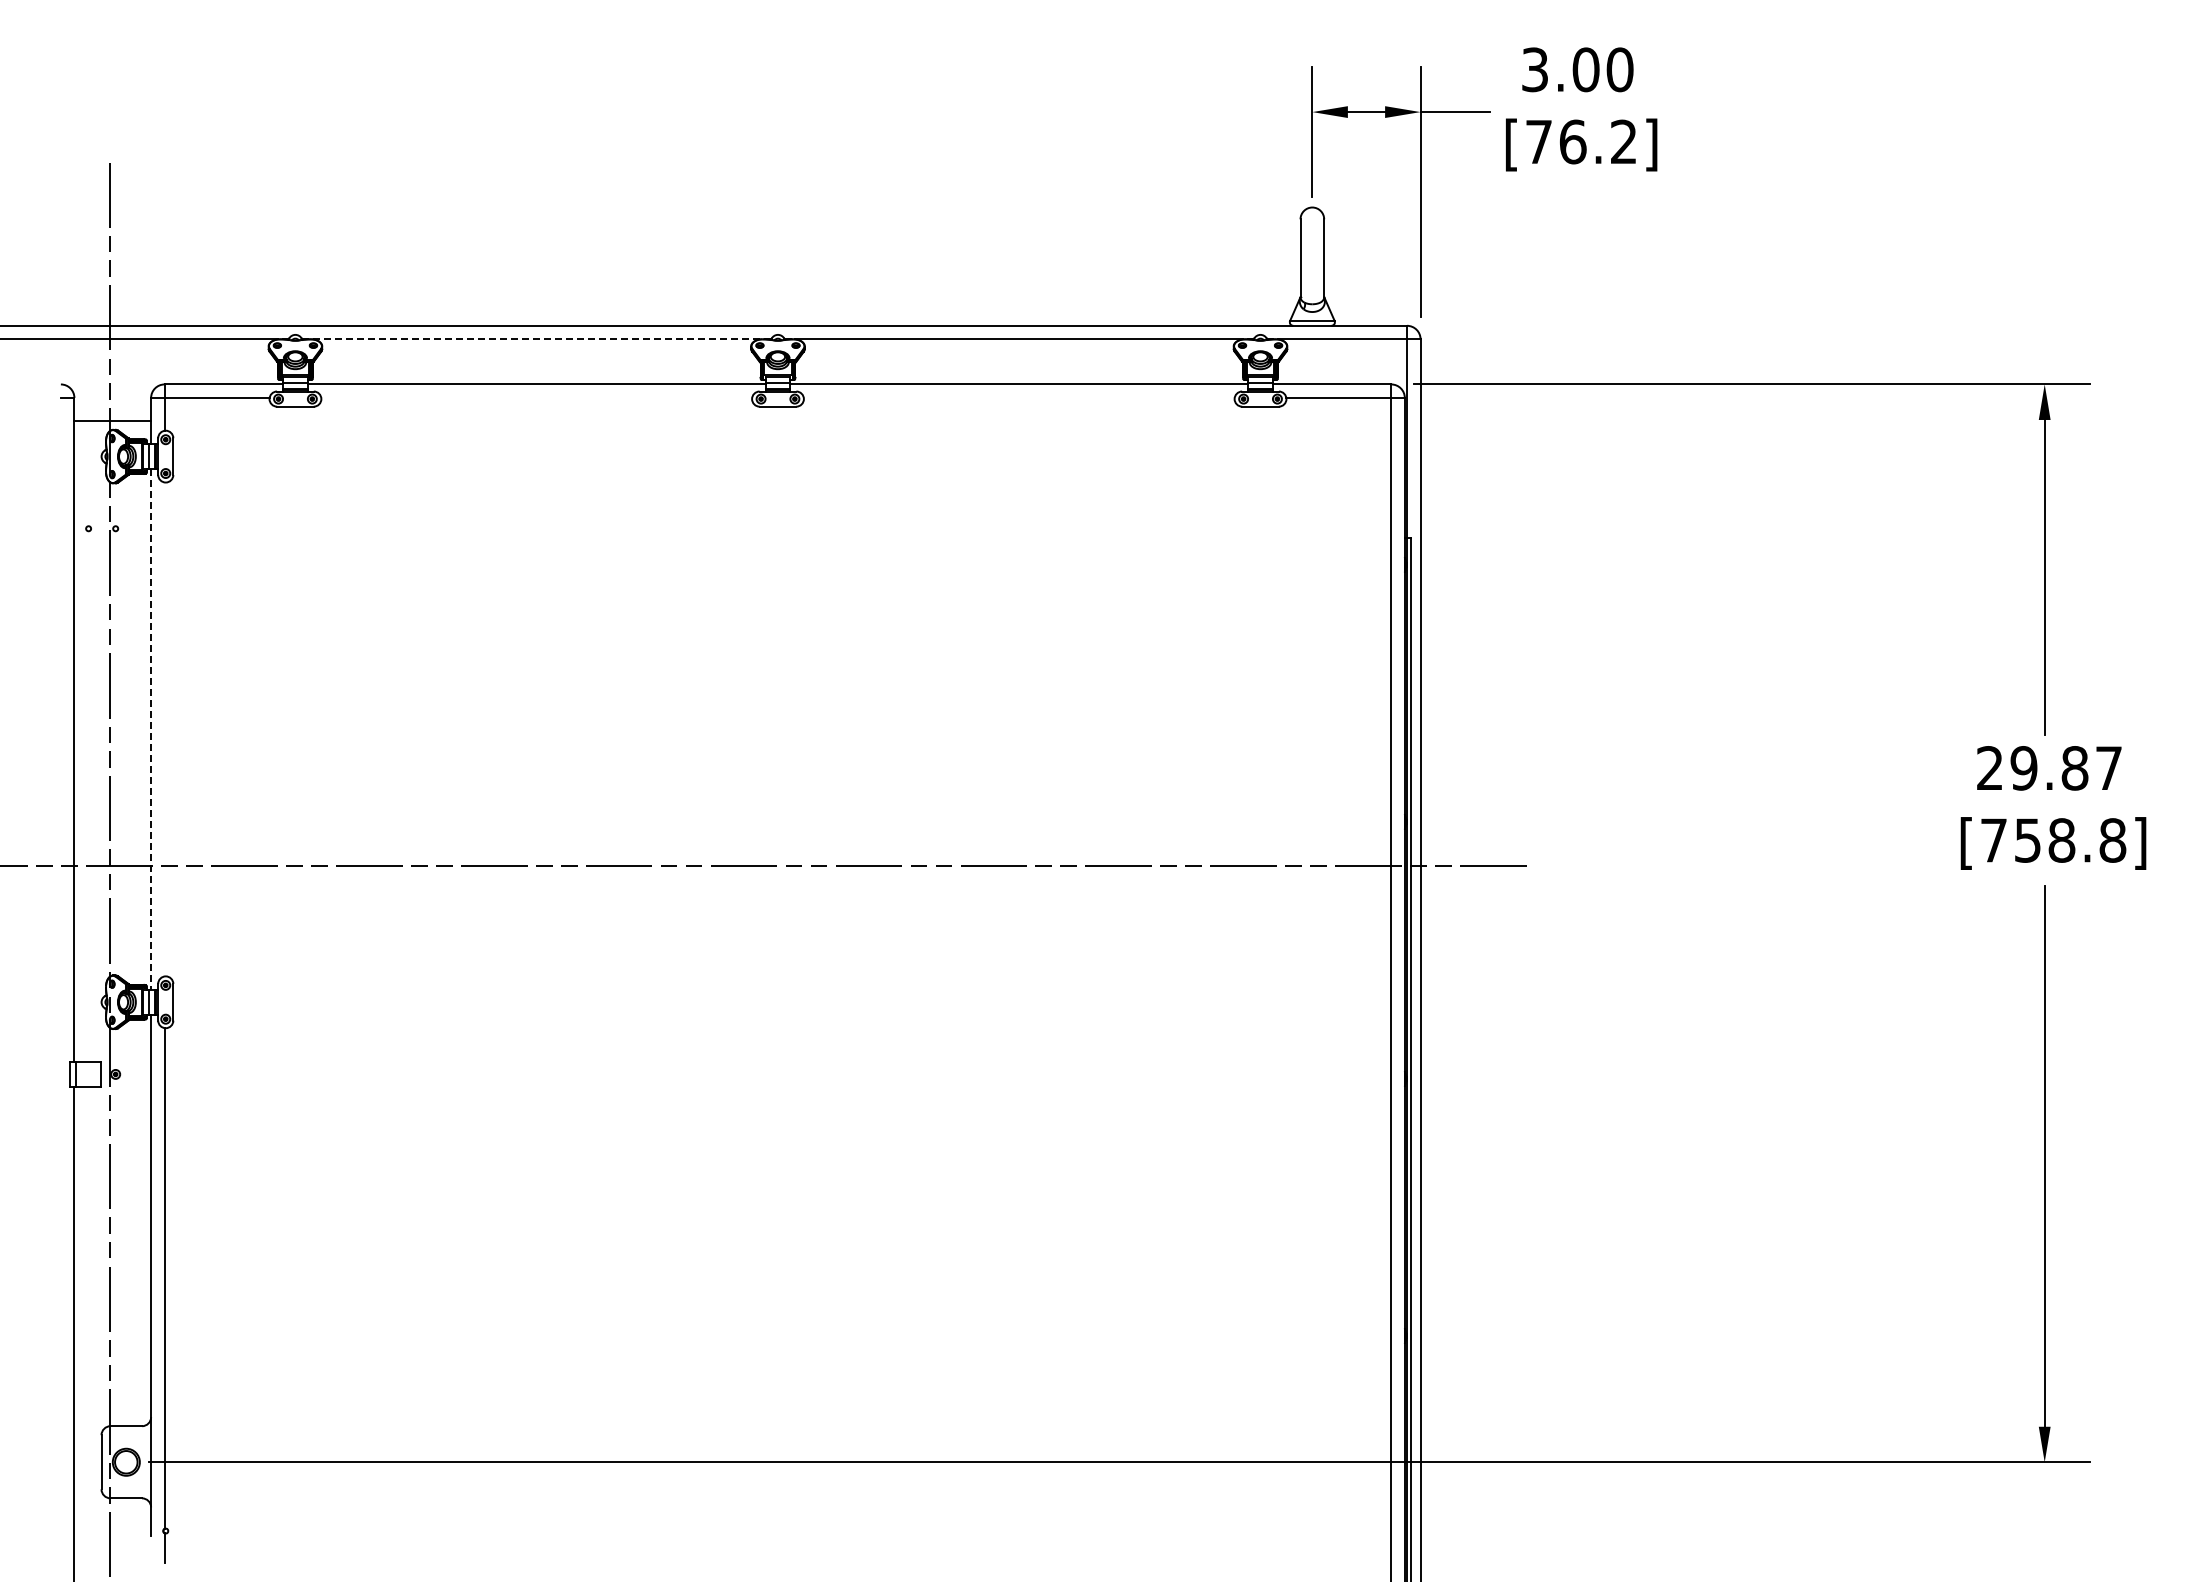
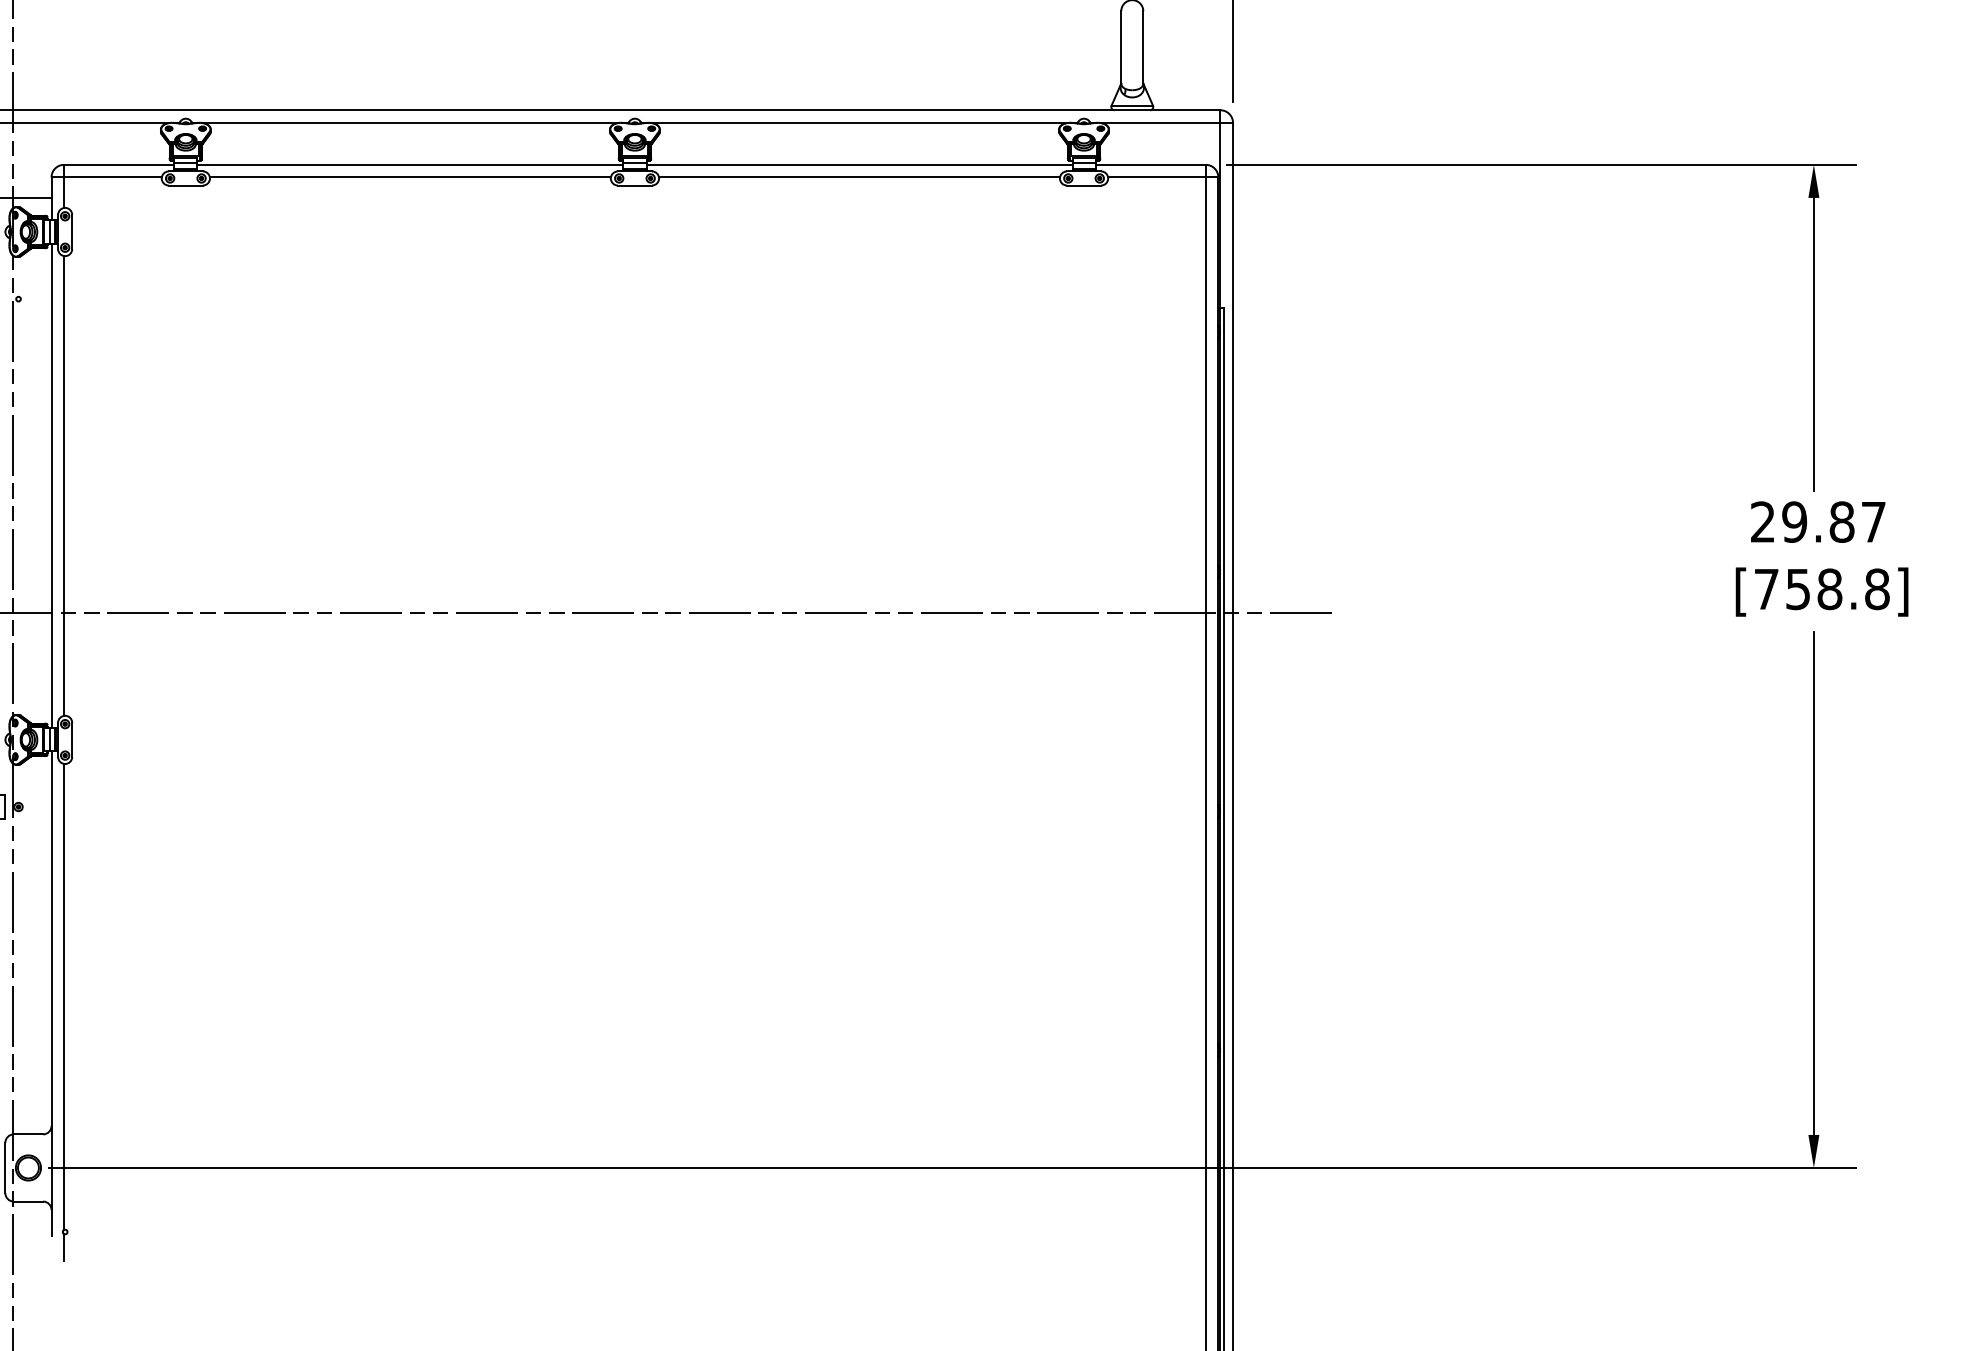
line: (537, 339) -> (411, 123), dashed -> solid
line: (536, 397) -> (410, 176), added
line: (1018, 397) -> (858, 176), added
line: (151, 729) -> (51, 485), dashed -> solid
line: (164, 729) -> (63, 485), added

